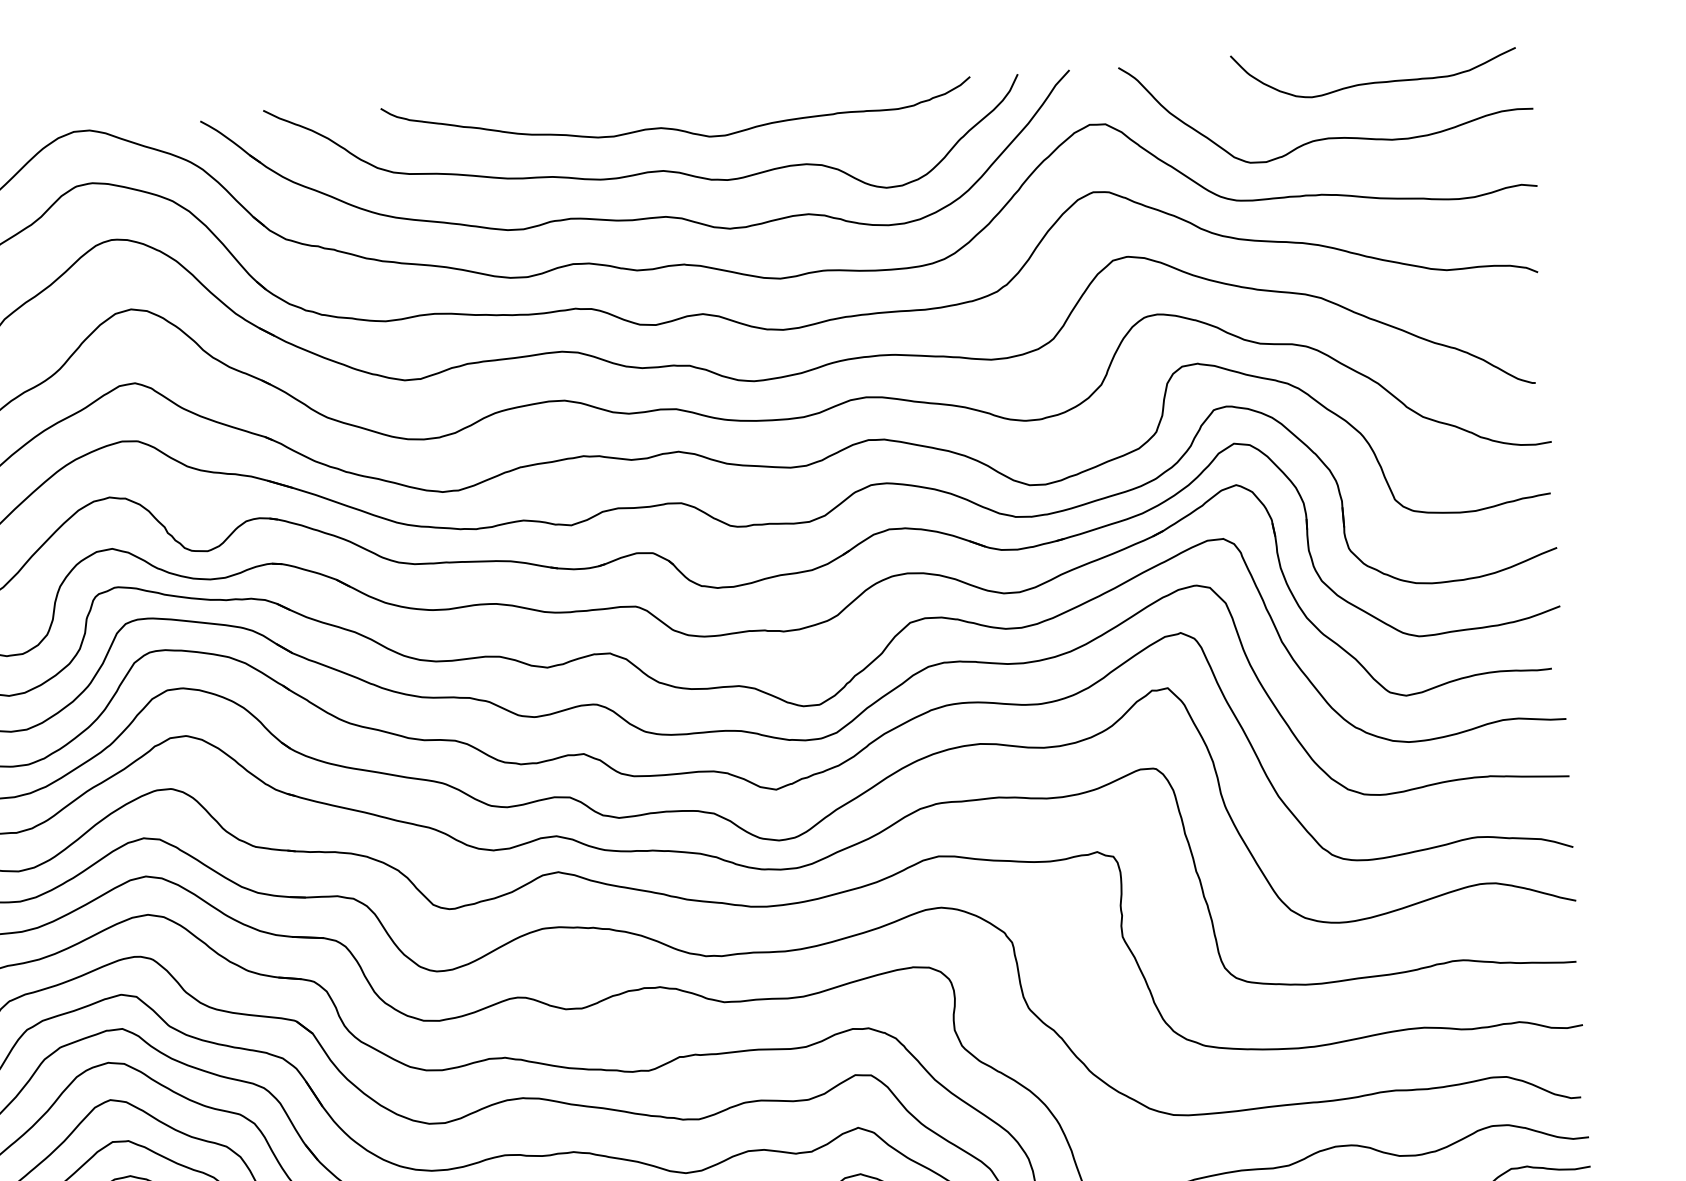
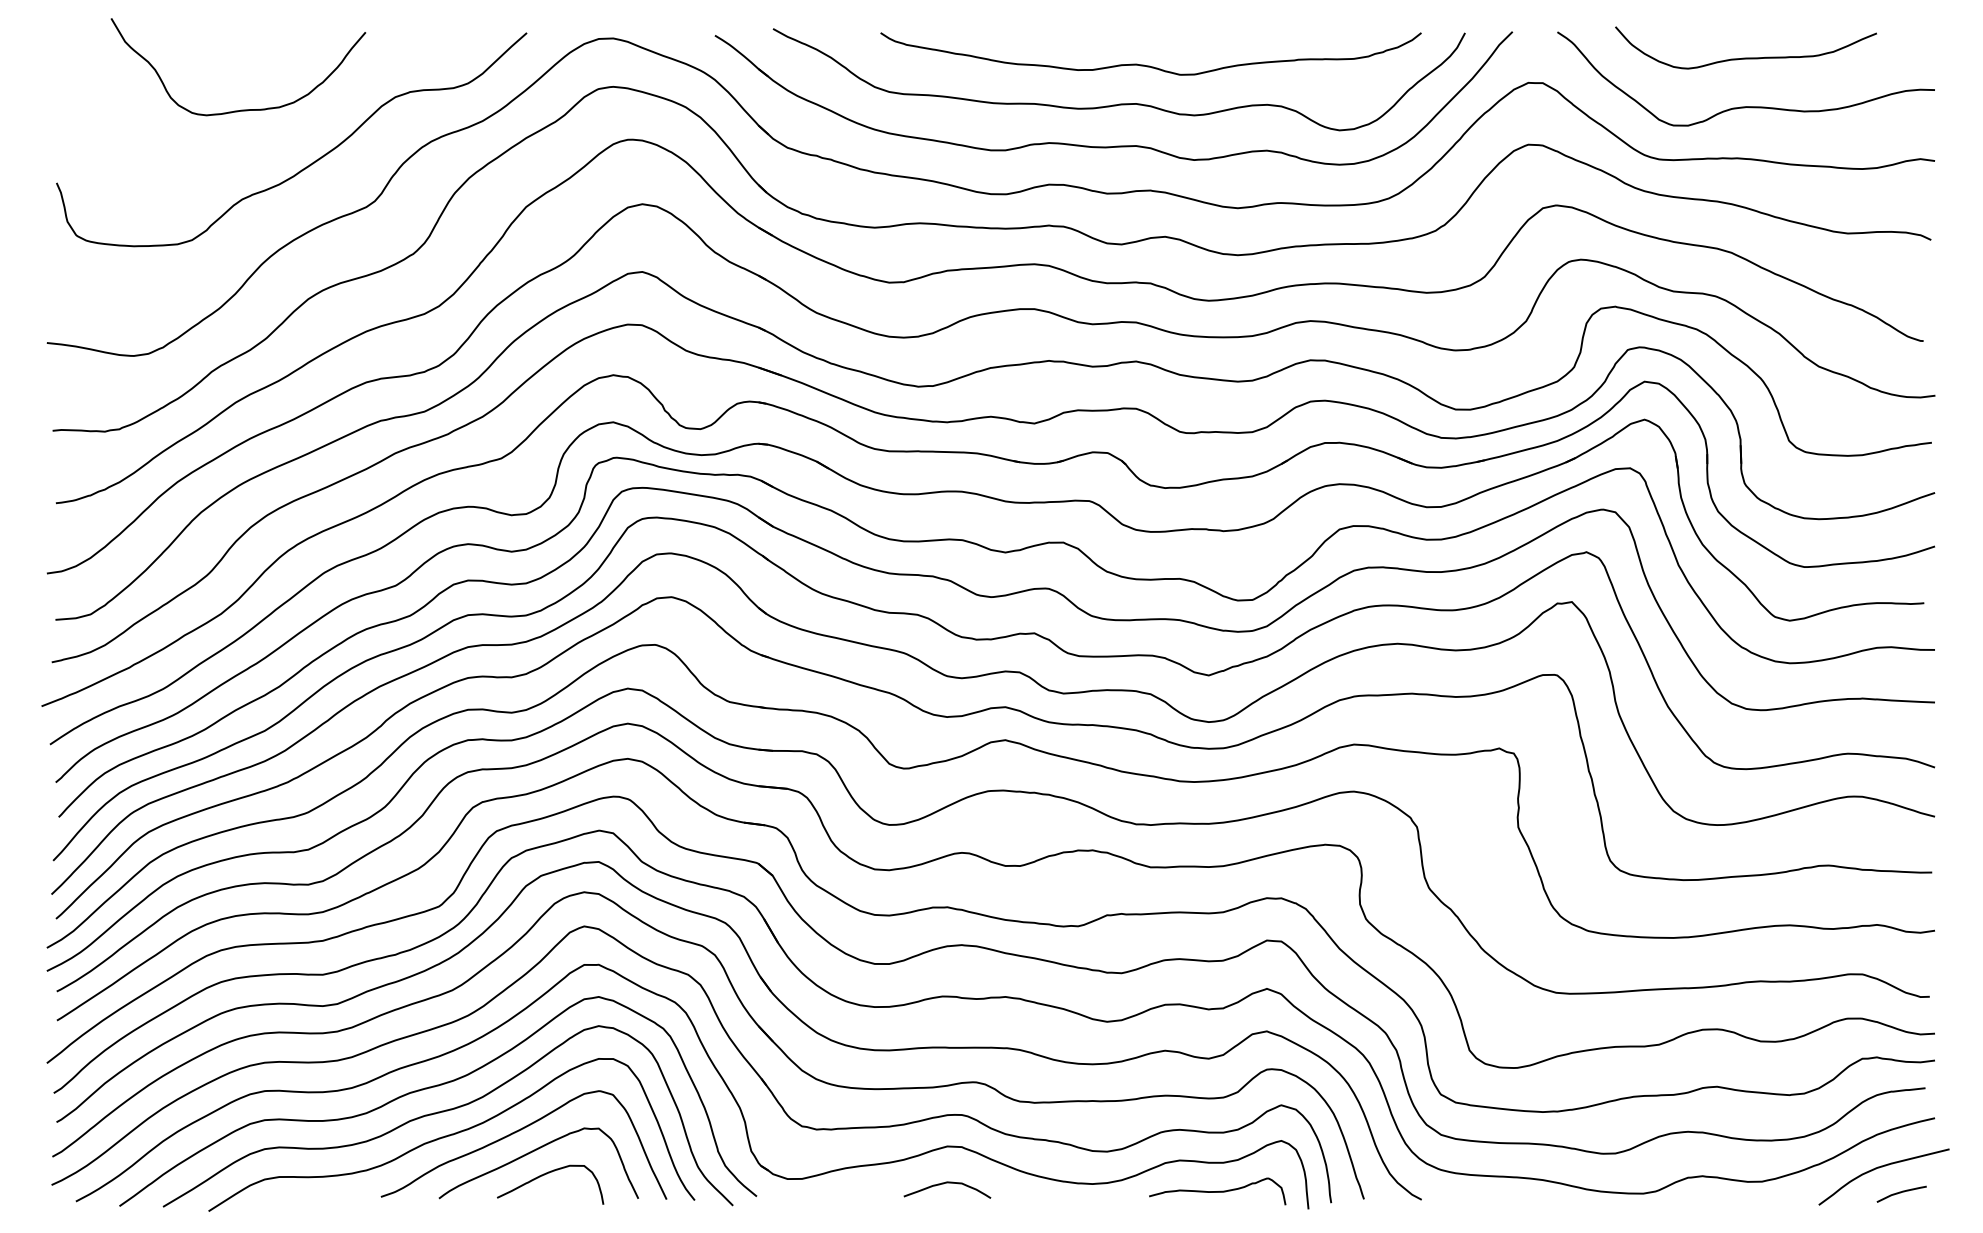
curve: (1373, 81) -> (1745, 57), moved

